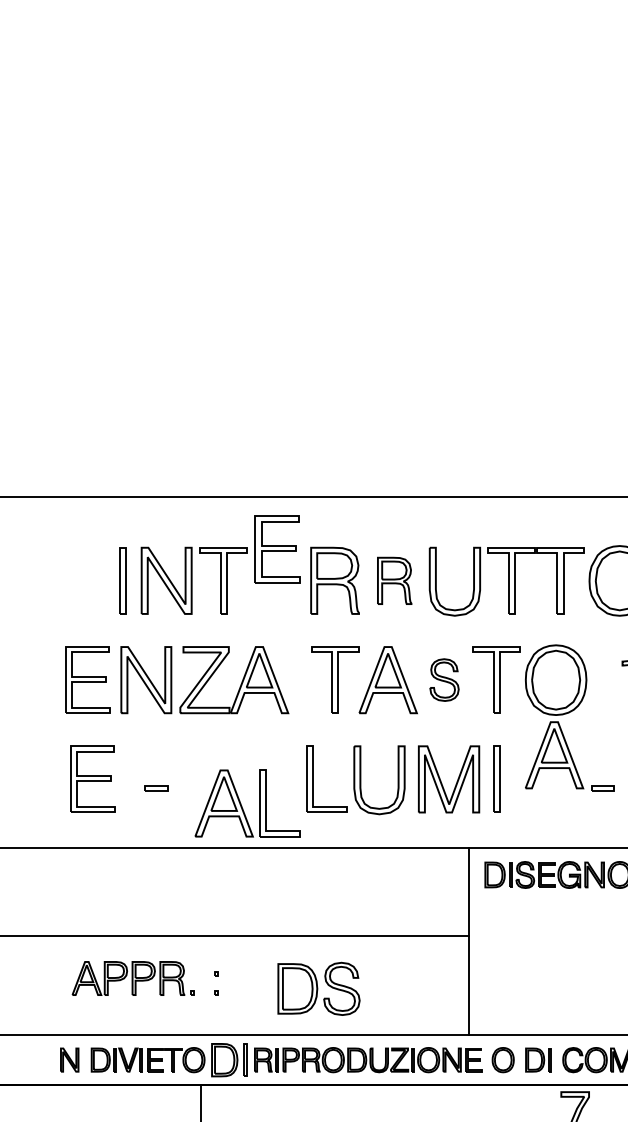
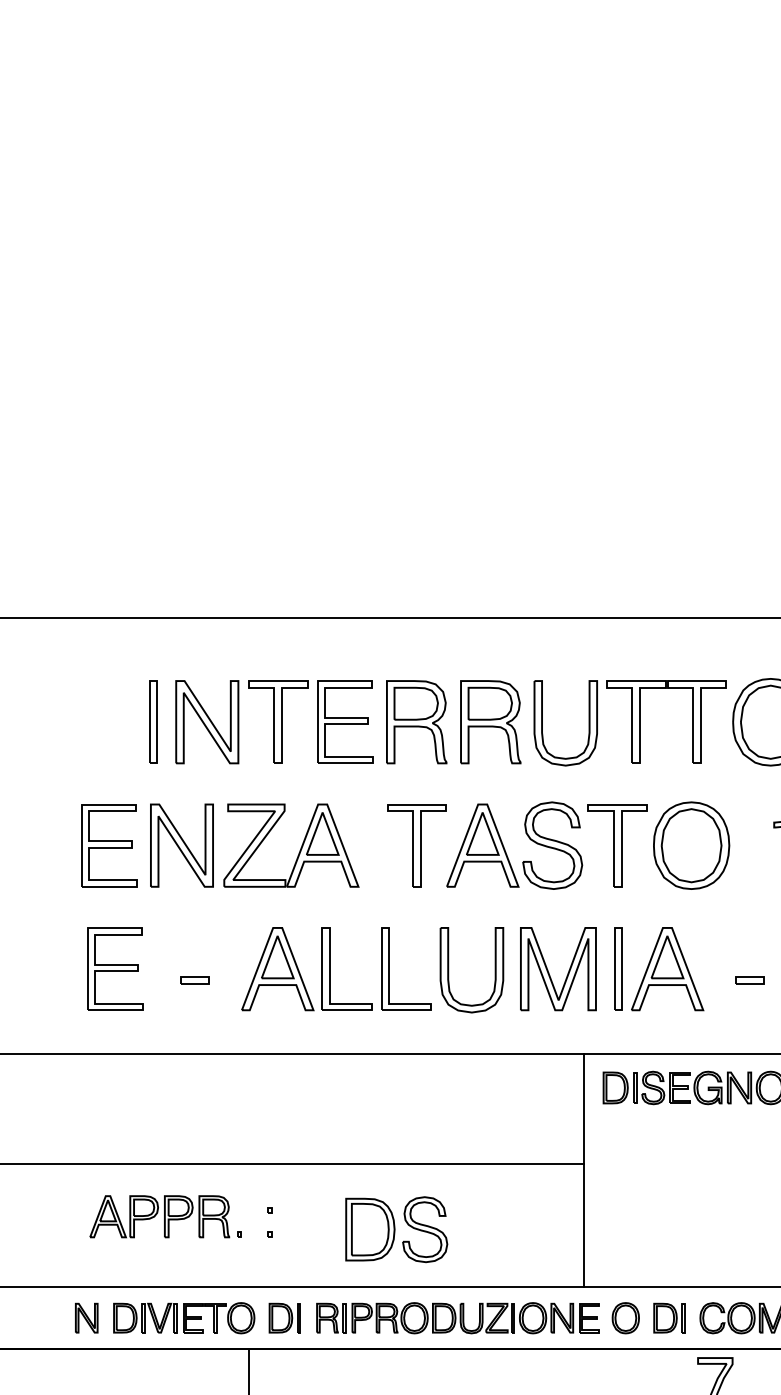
part: (277, 548) -> (345, 721), moved
part: (394, 581) -> (490, 722), size x1.43
part: (444, 680) -> (552, 845), size x1.67
part: (554, 755) -> (667, 969), moved
part: (242, 806) -> (300, 972), moved
part: (228, 1059) -> (284, 1317), size x0.71

